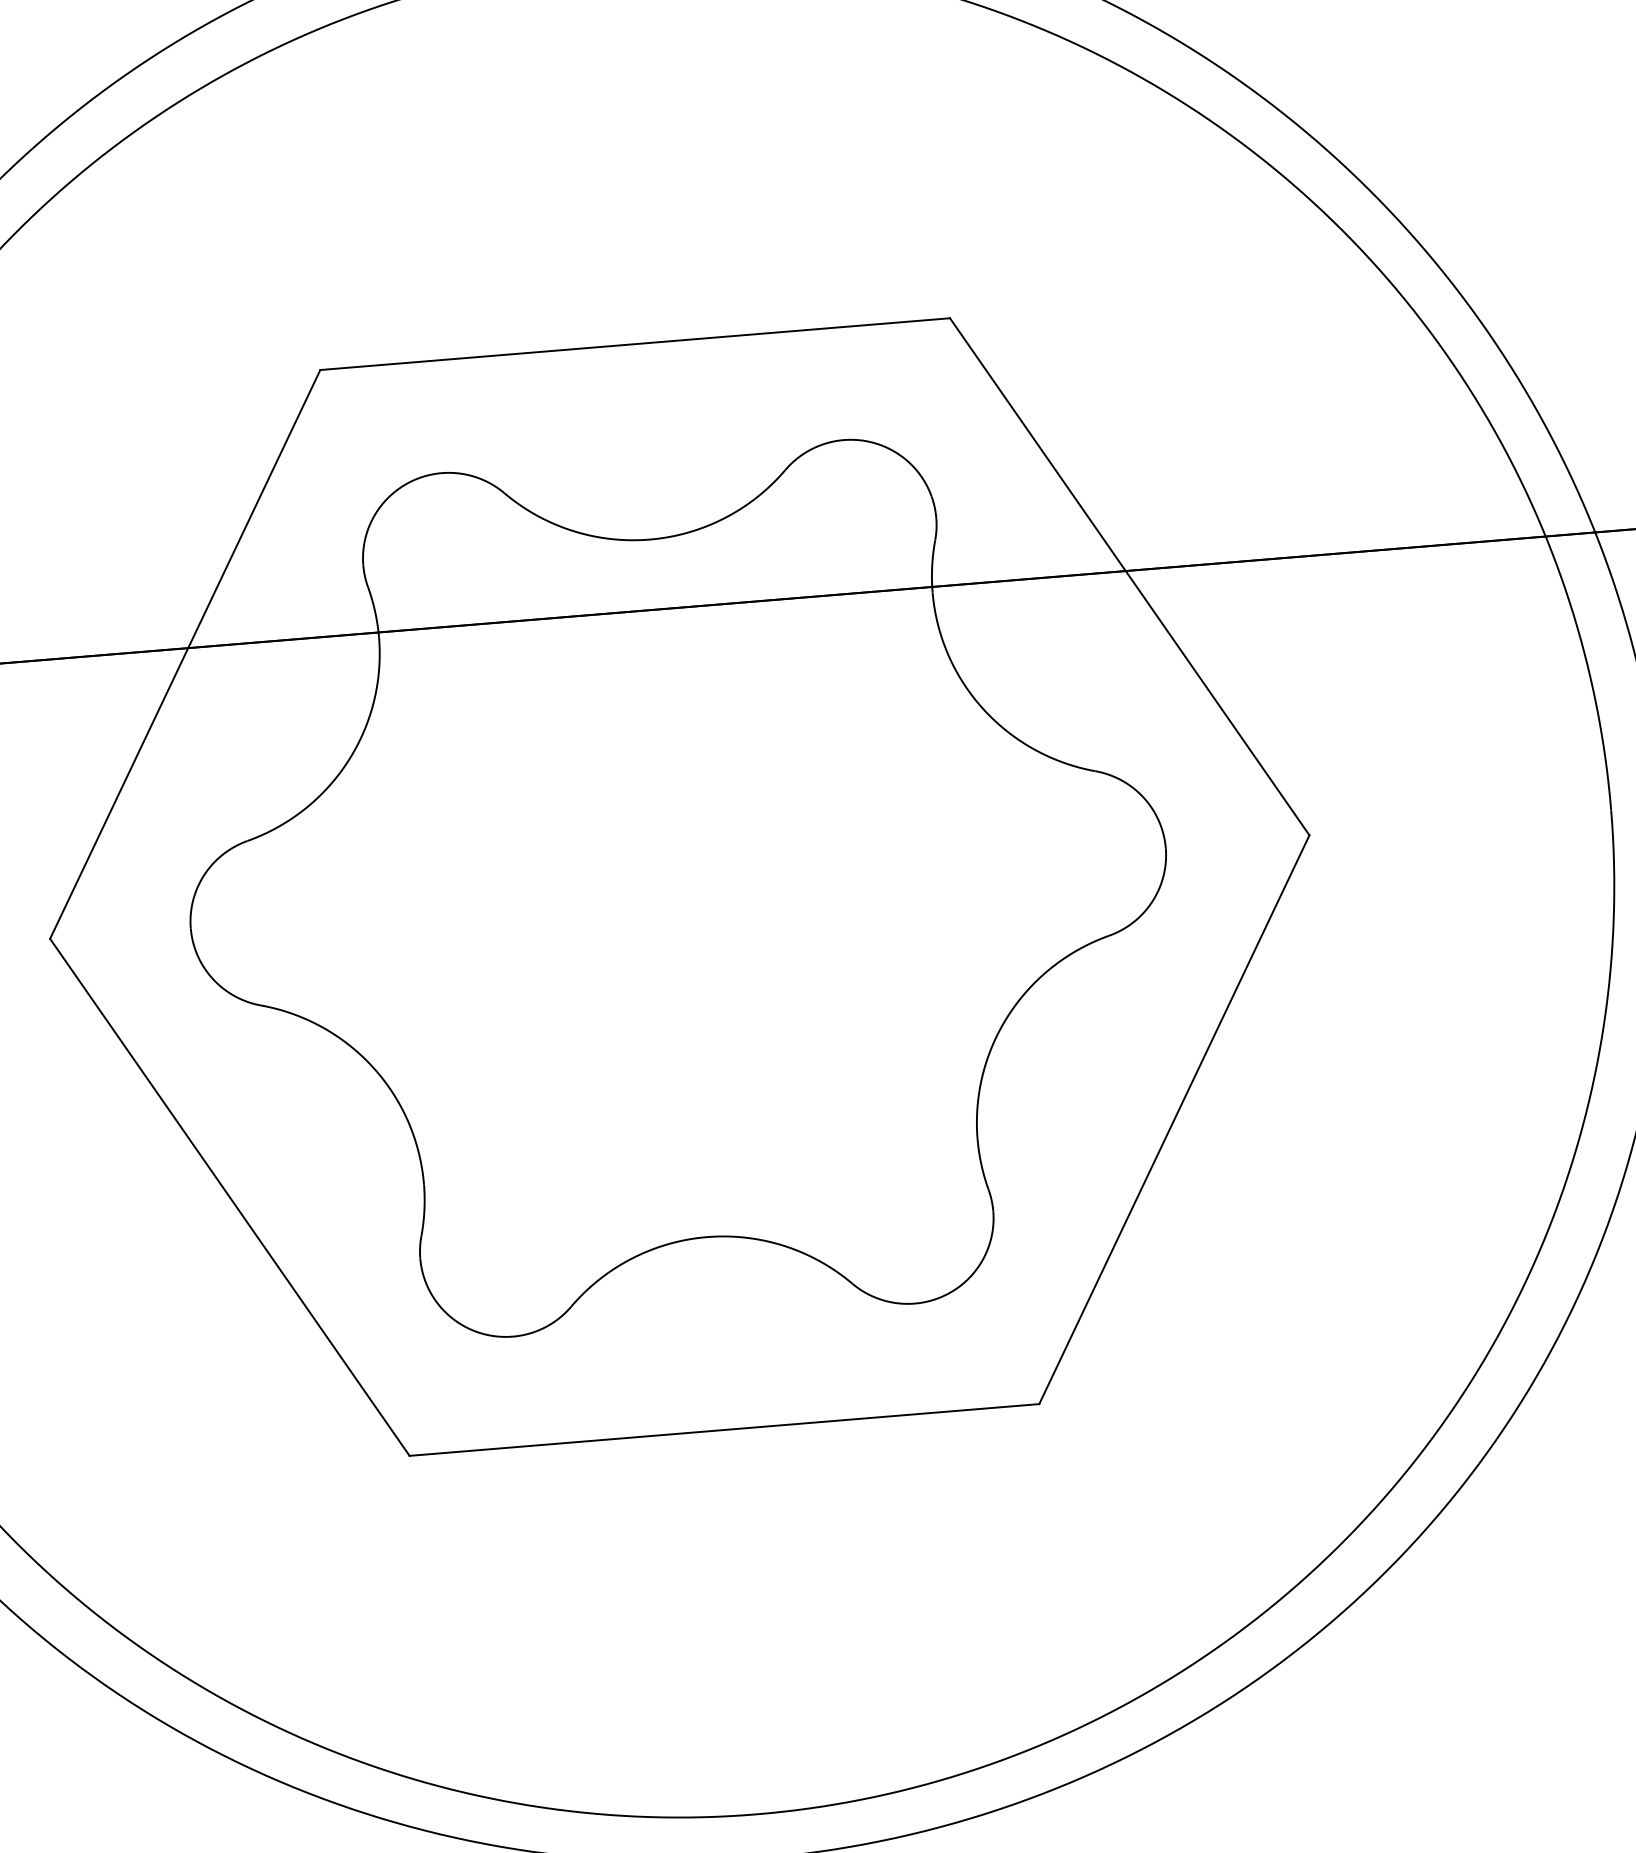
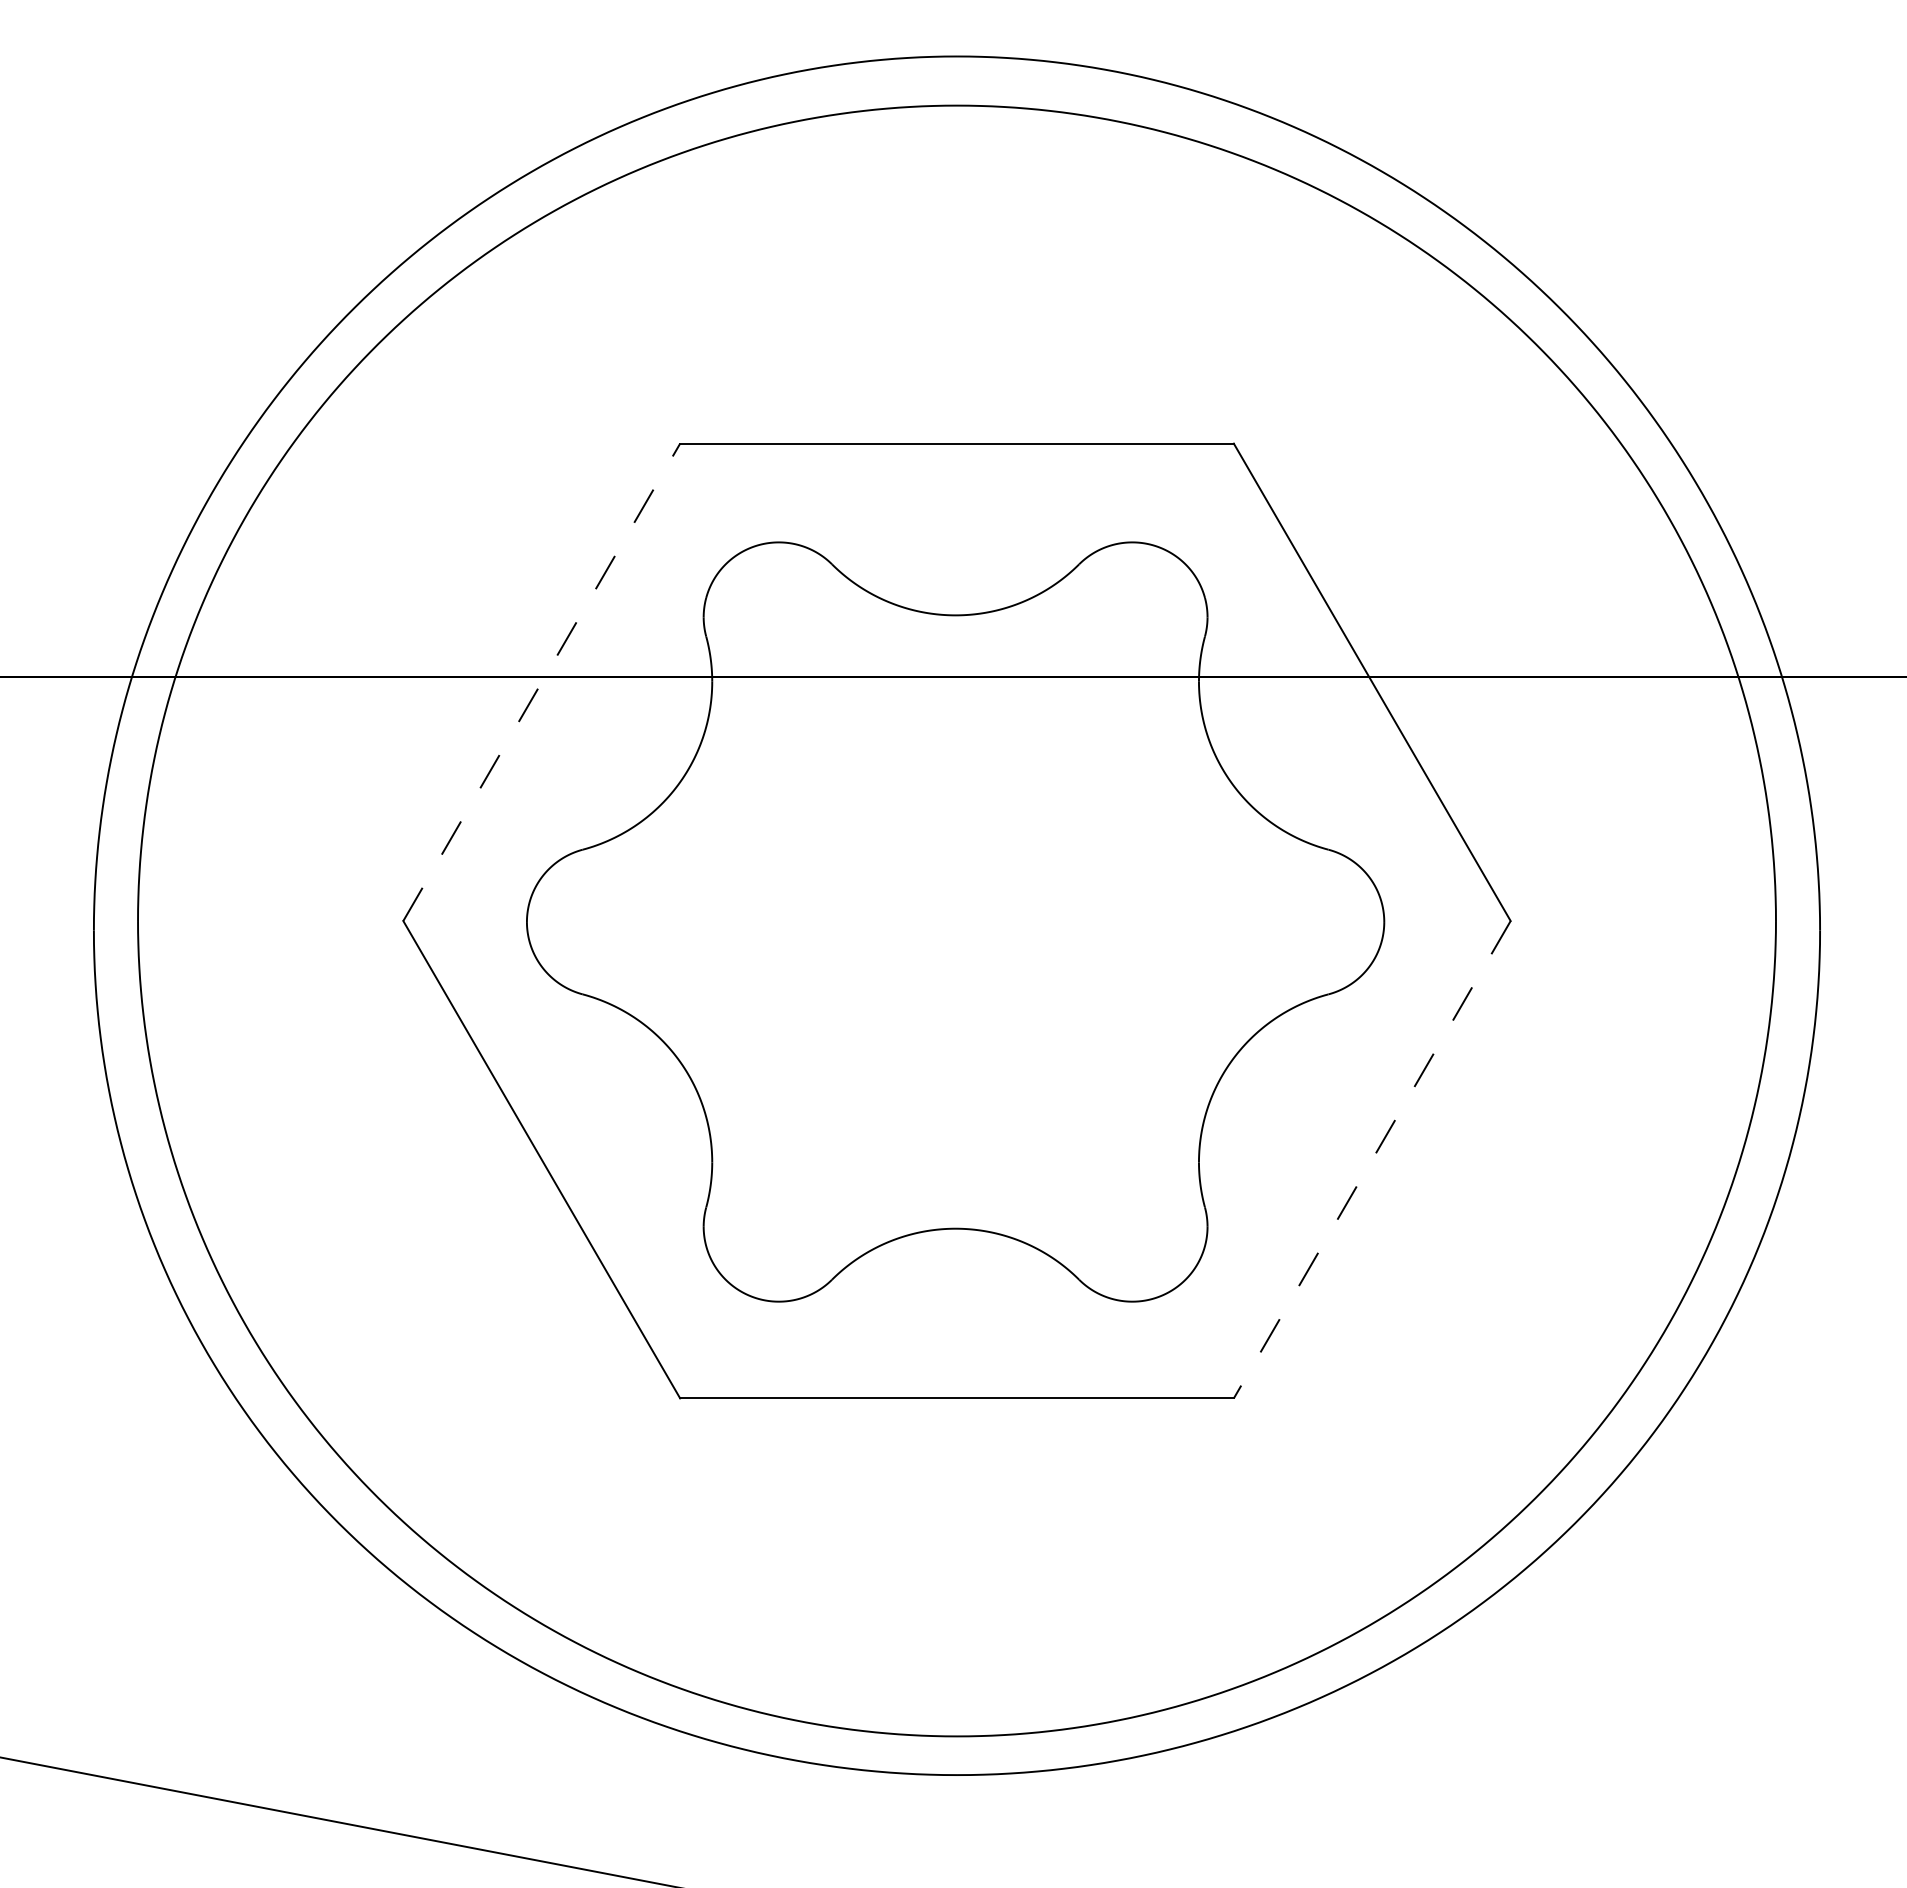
line: (184, 654) -> (541, 682), solid -> dashed
line: (1174, 1119) -> (1372, 1159), solid -> dashed

